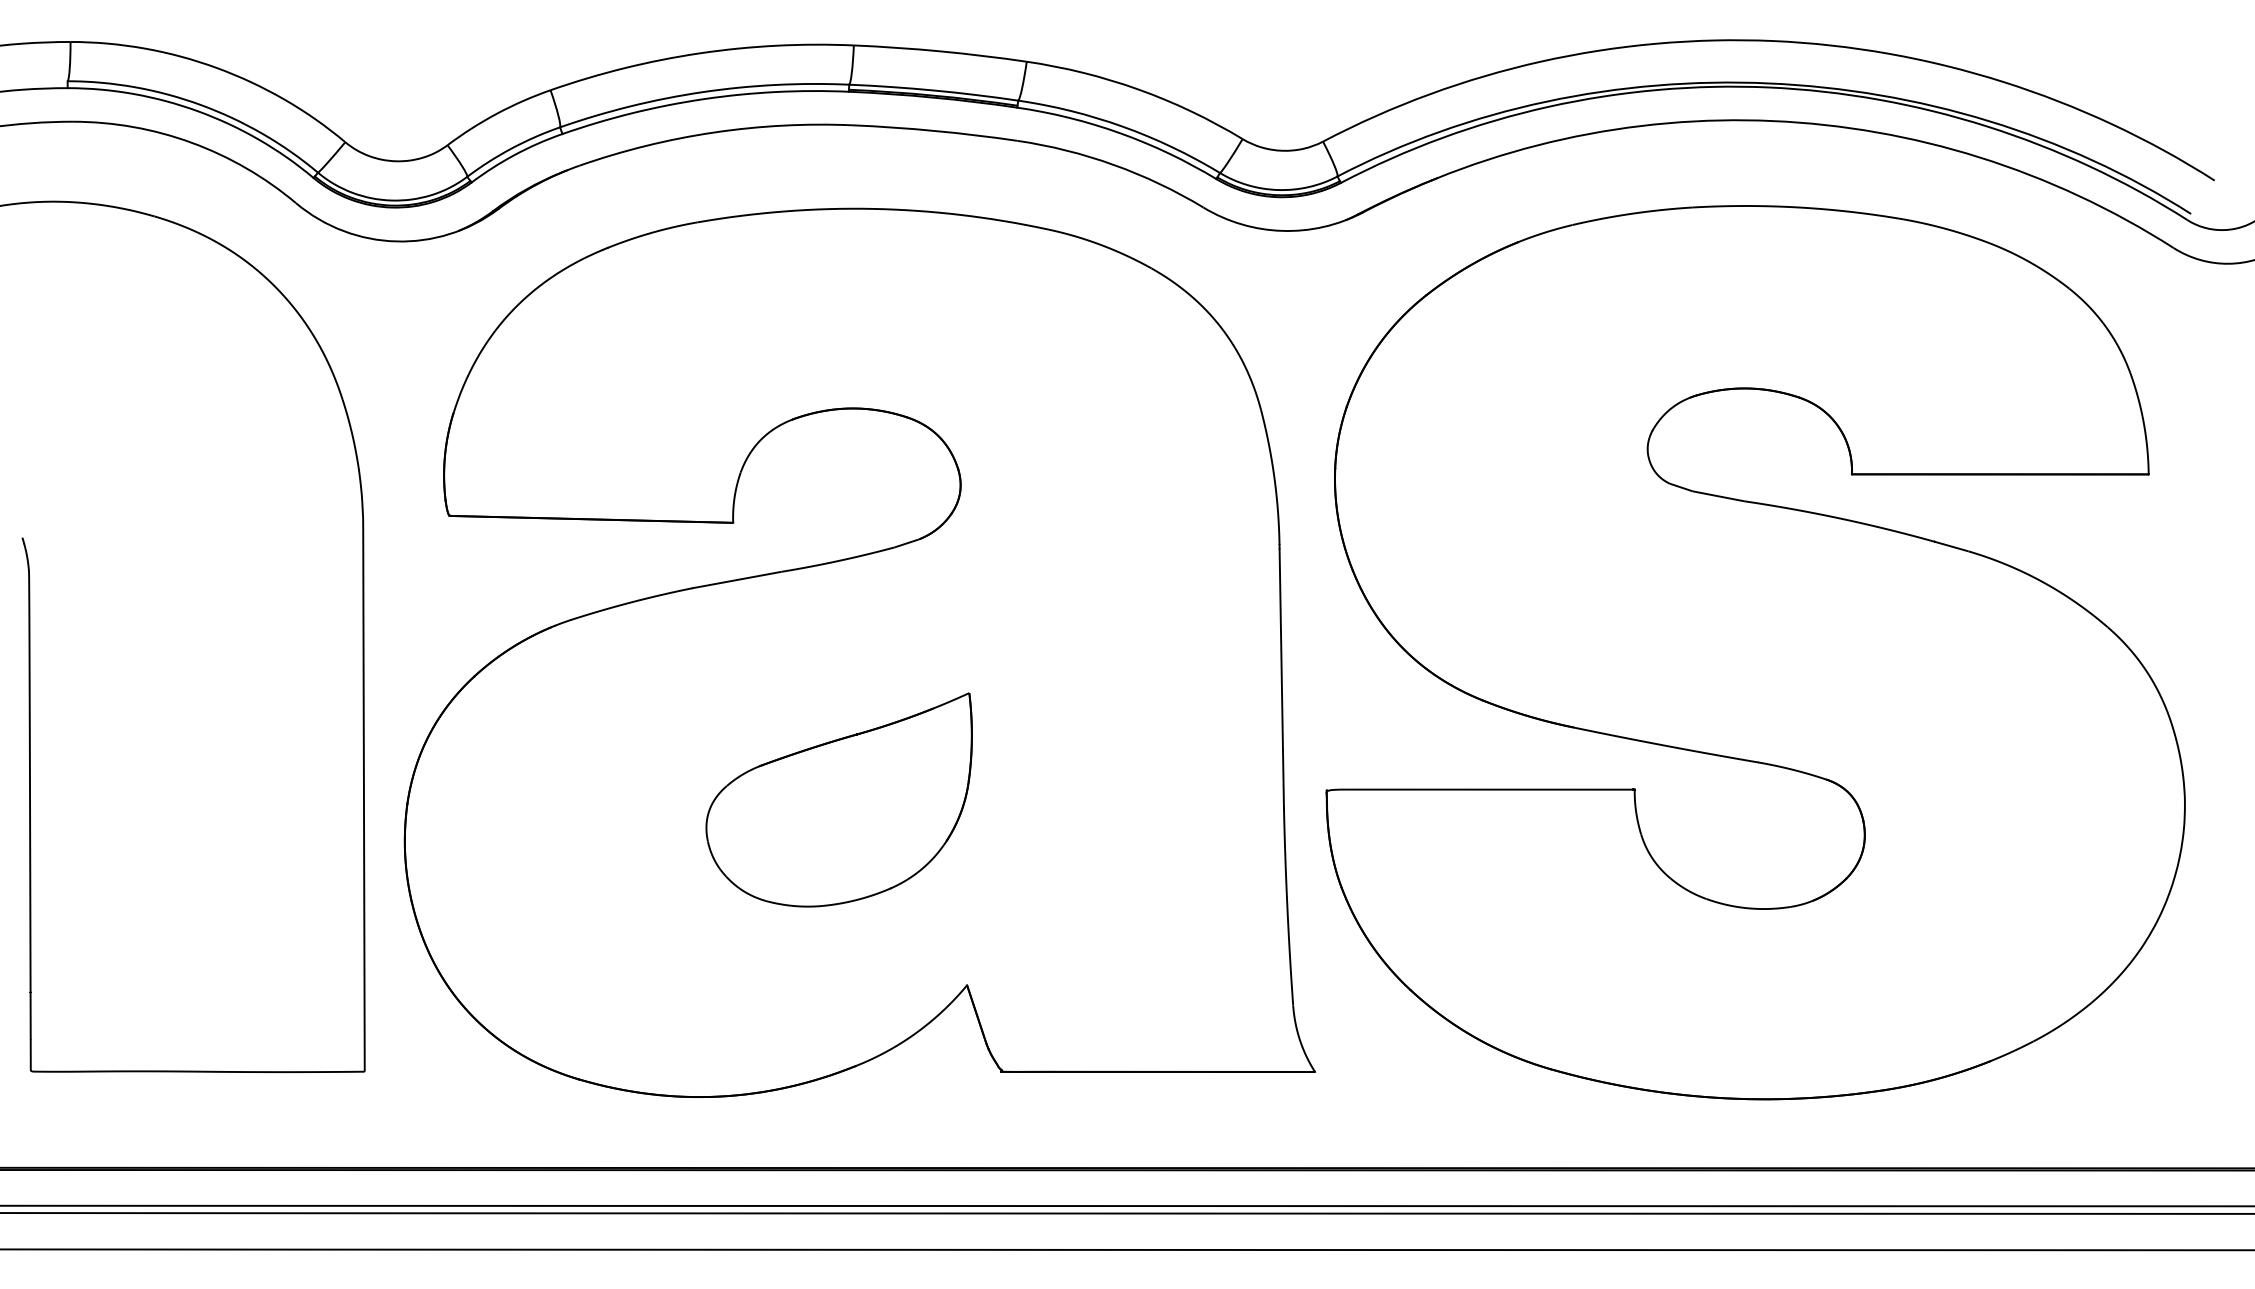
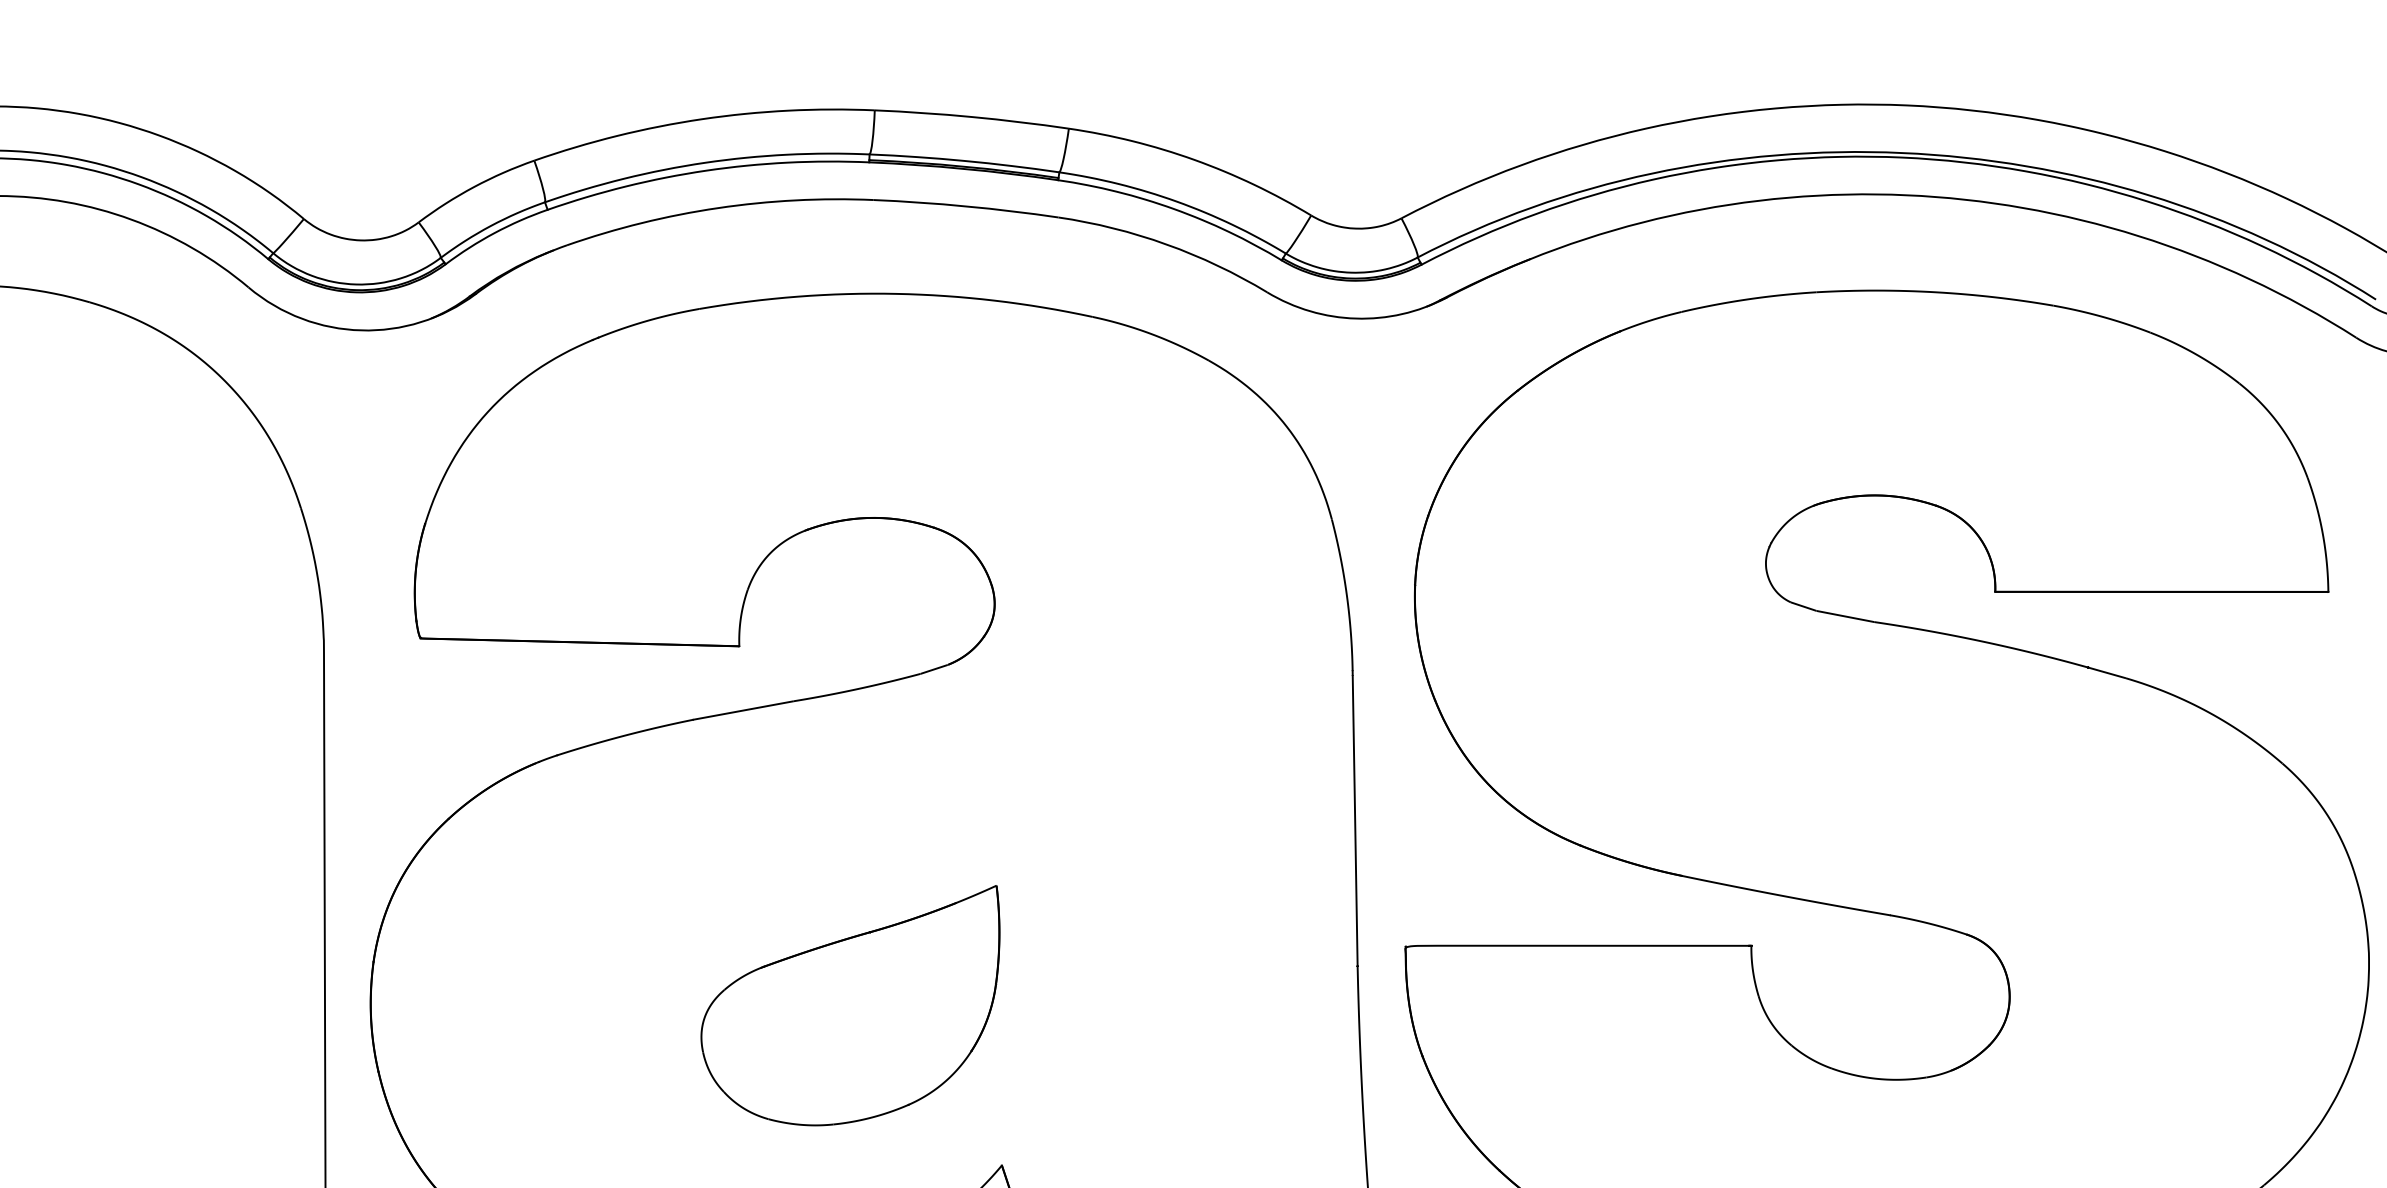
part: (838, 799) -> (849, 1005), moved

